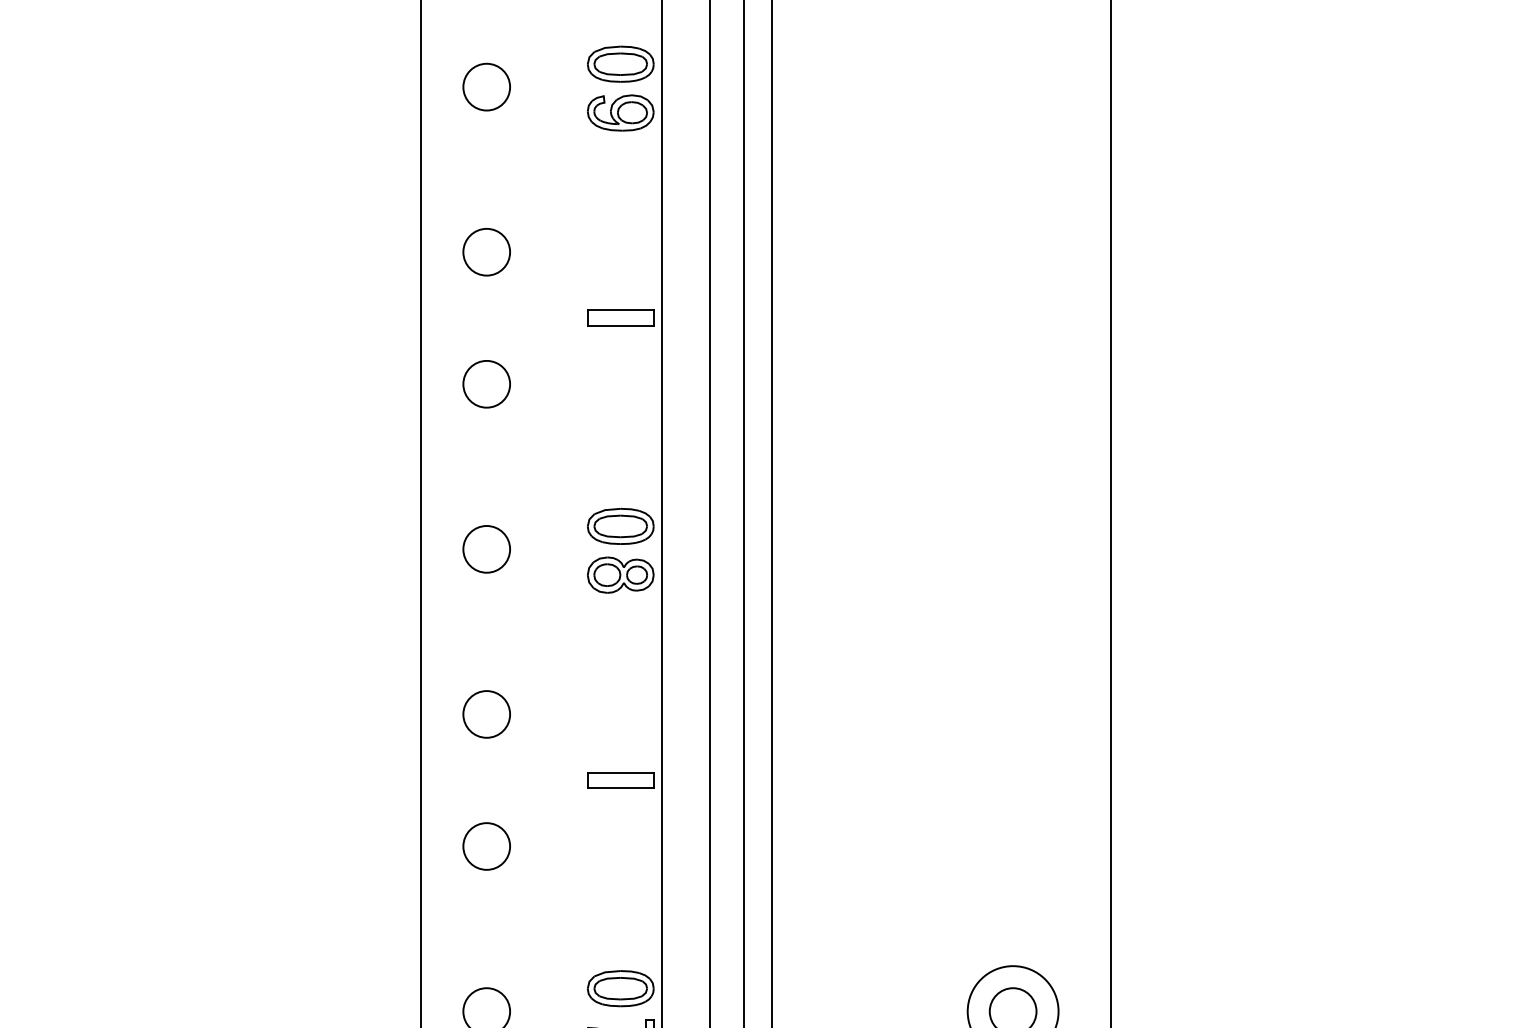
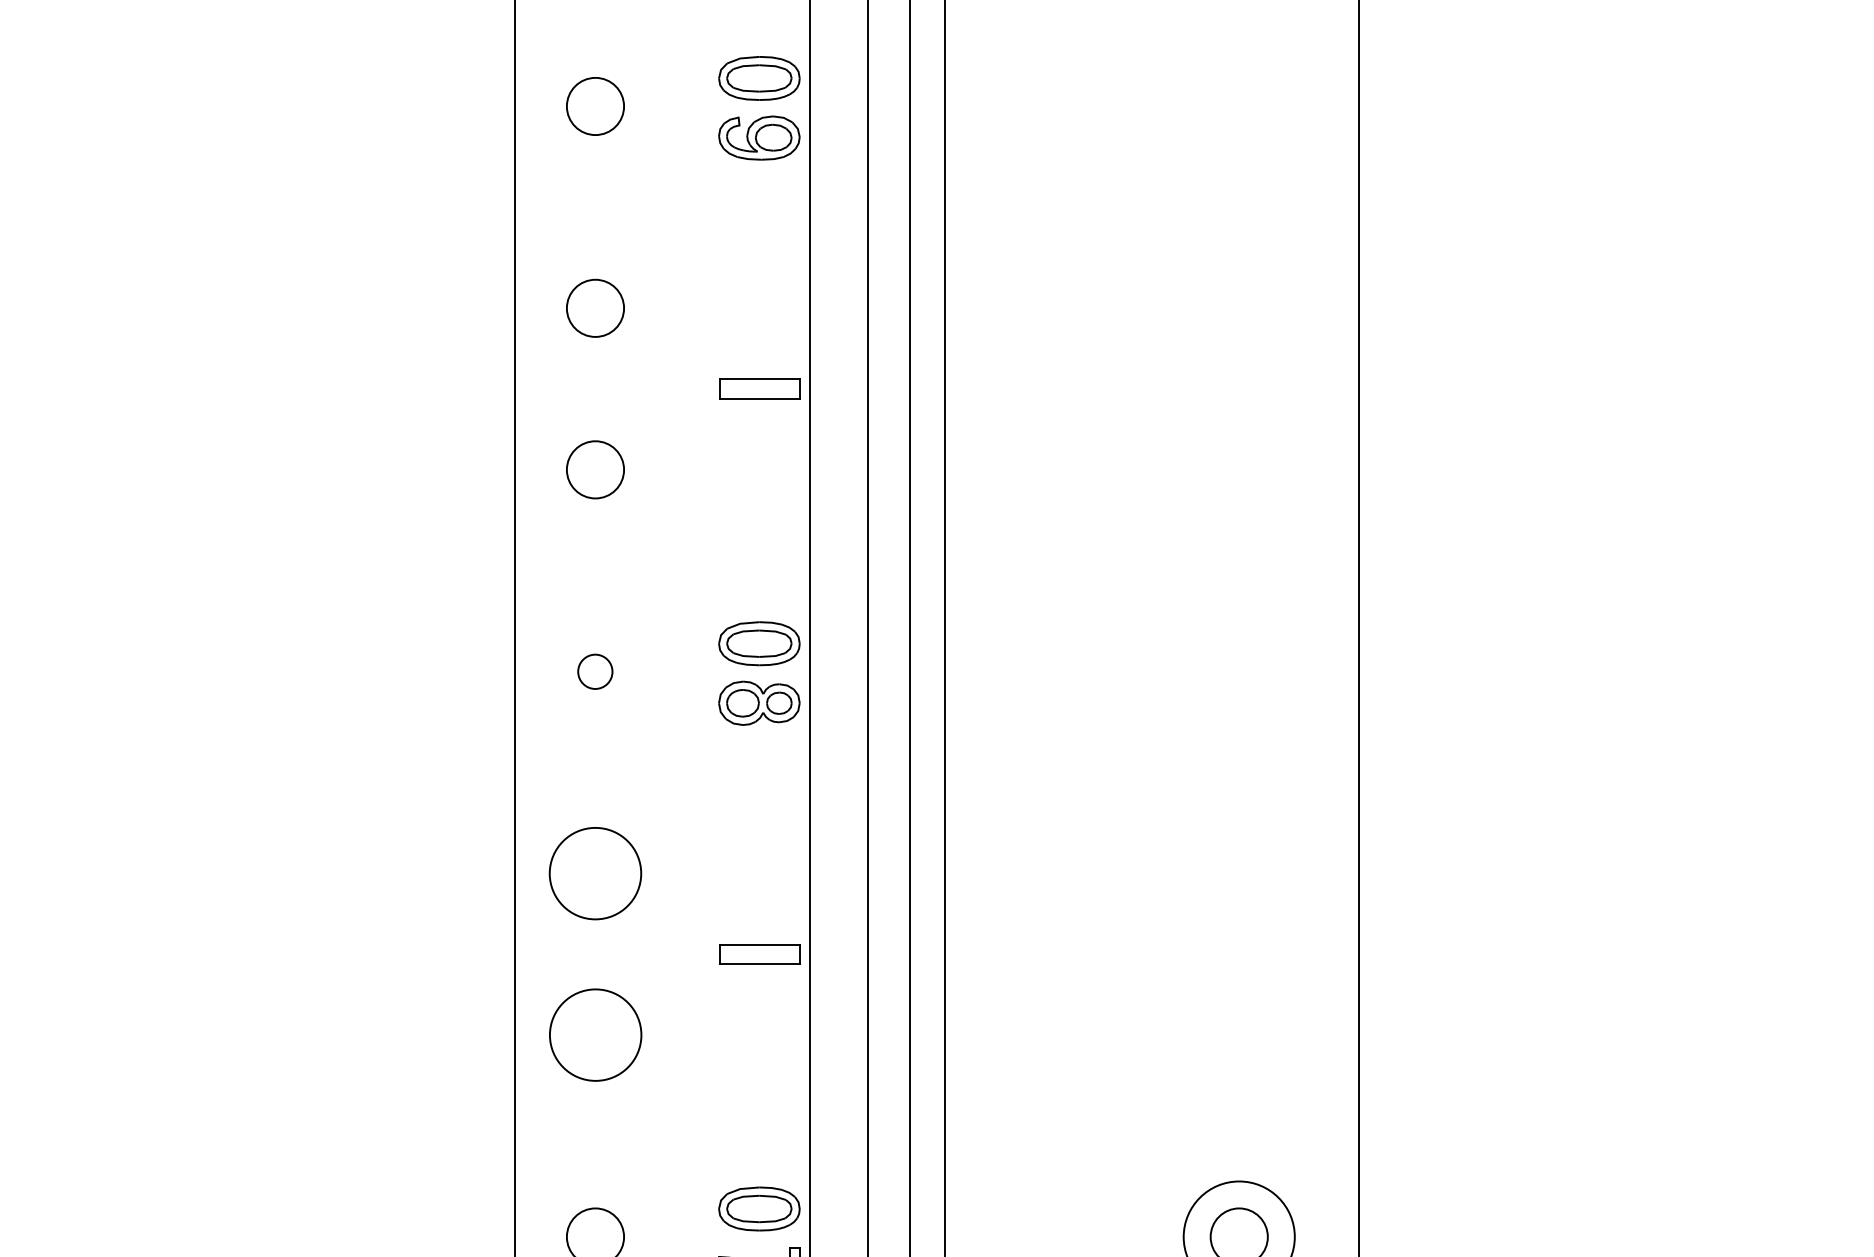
circle: (486, 549) -> (595, 671), size x0.6
circle: (486, 714) -> (595, 873), size x1.6
circle: (486, 846) -> (595, 1035), size x1.6

